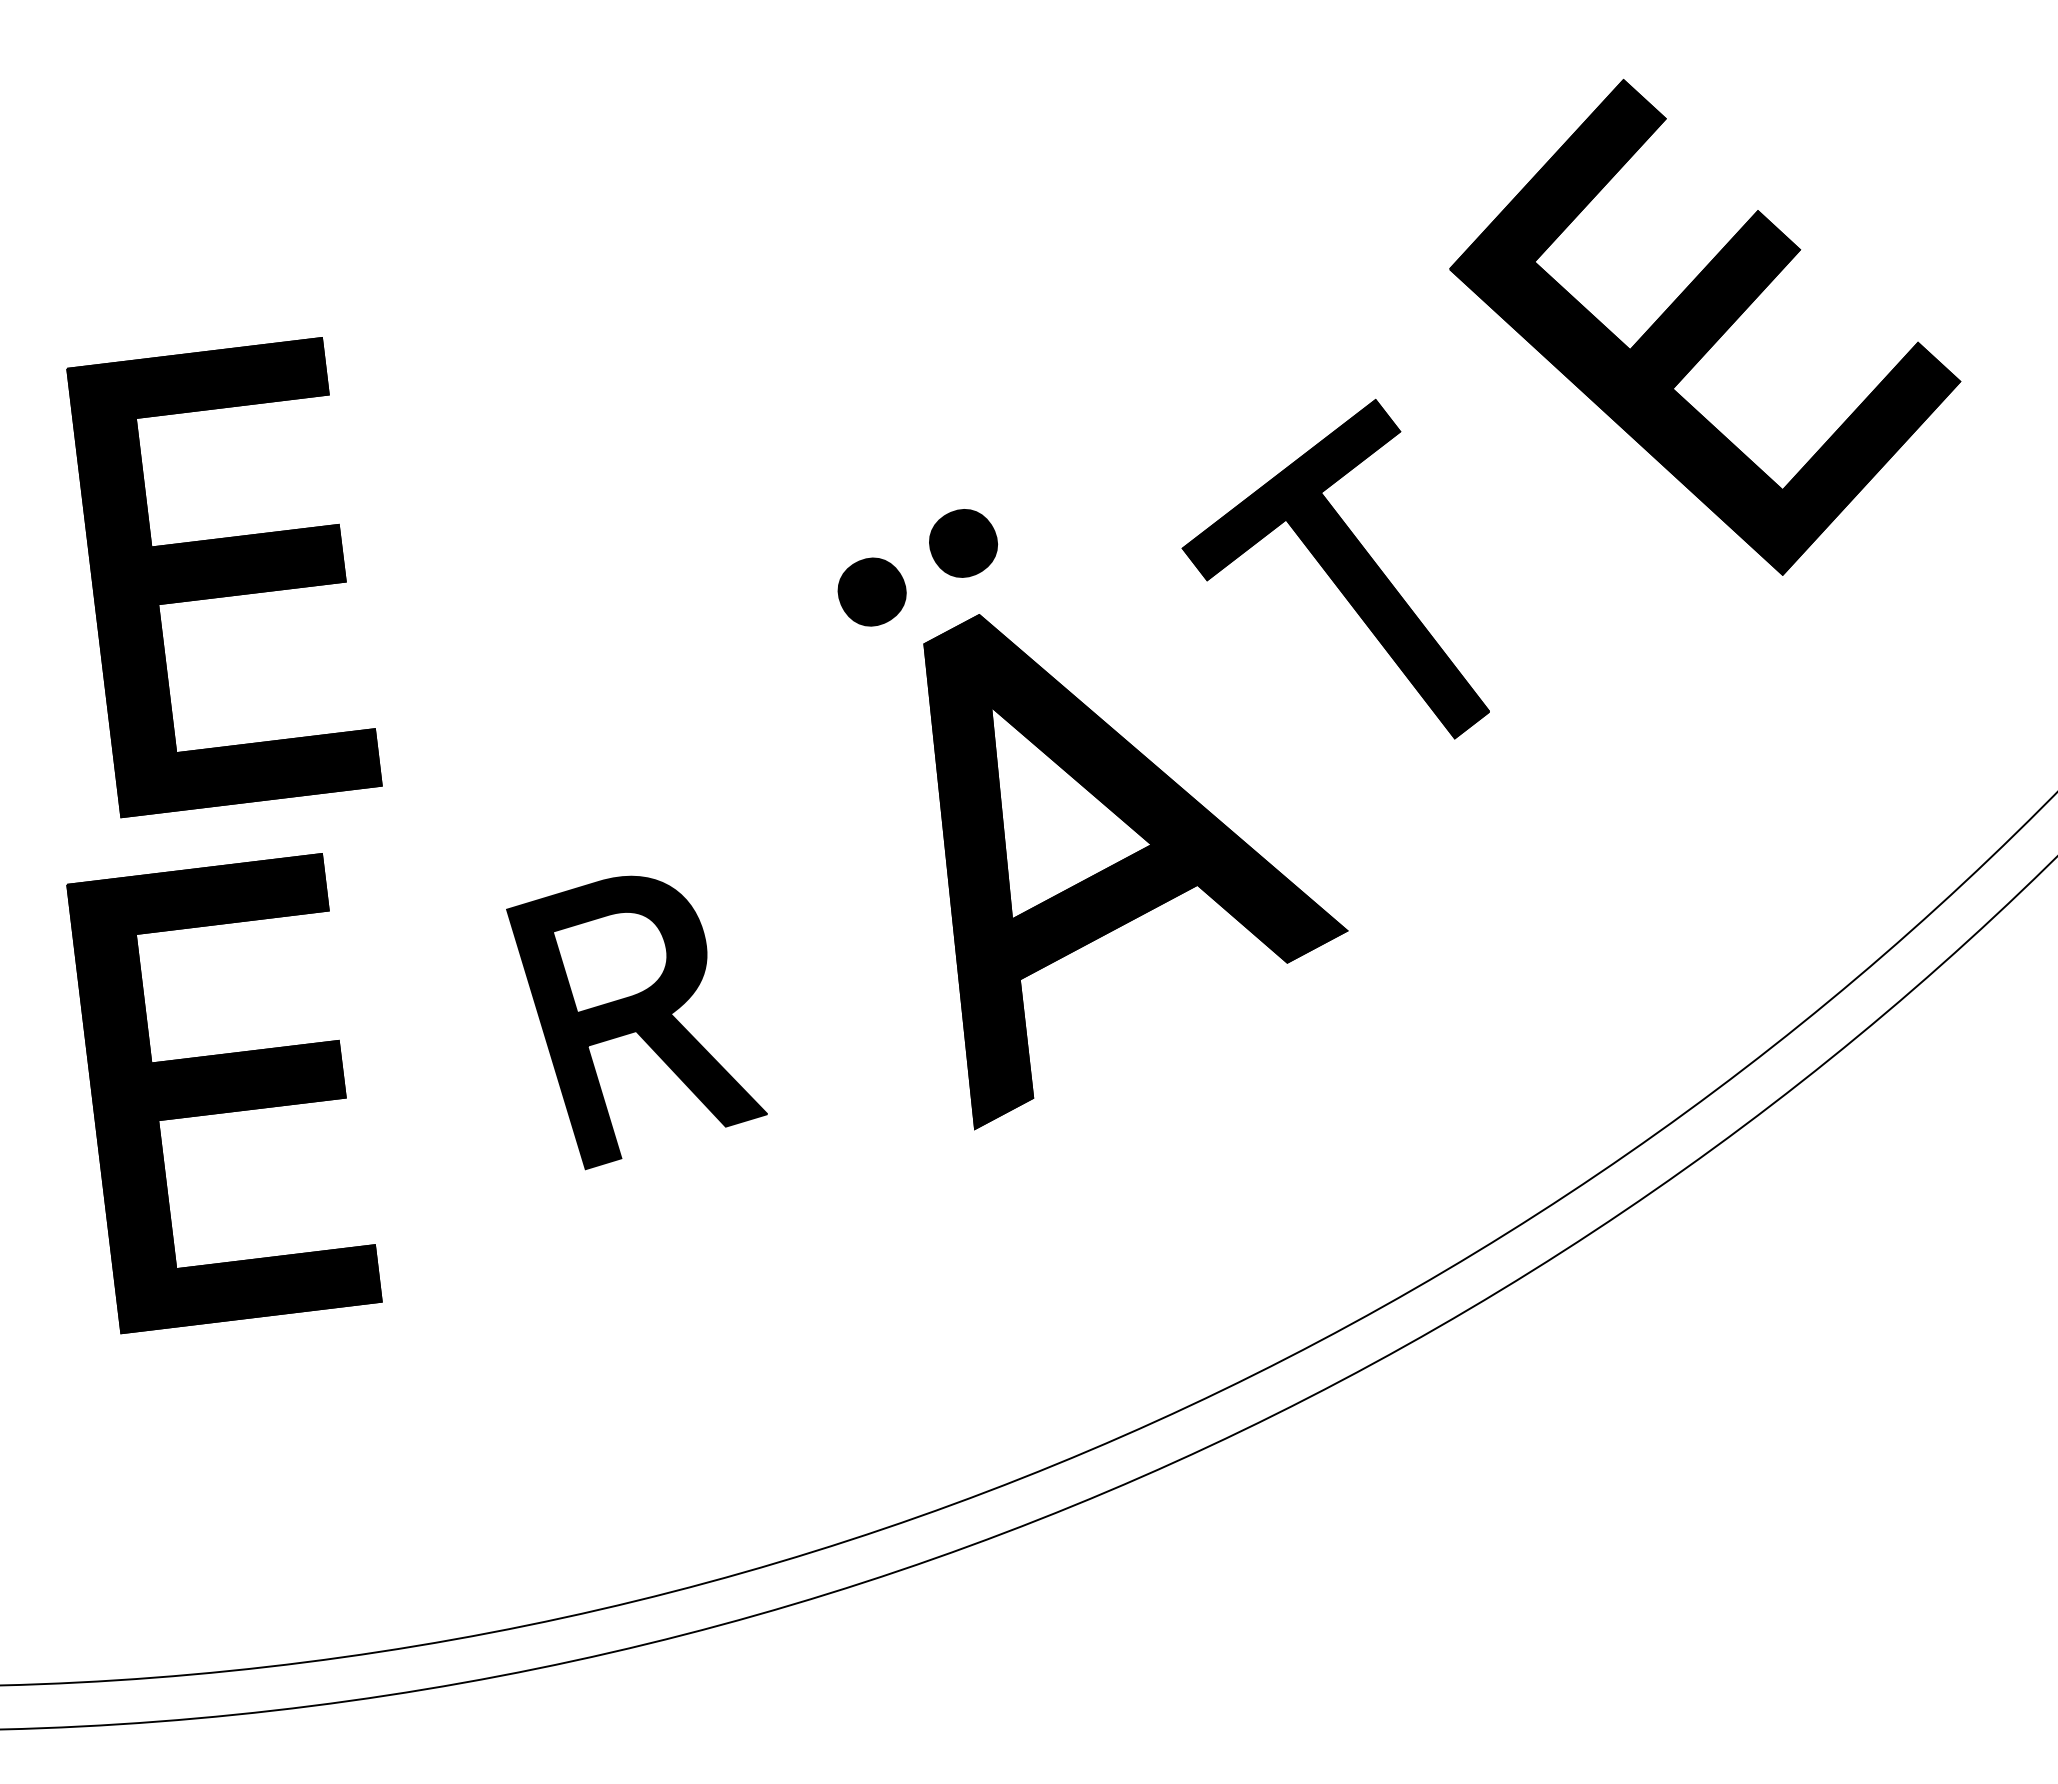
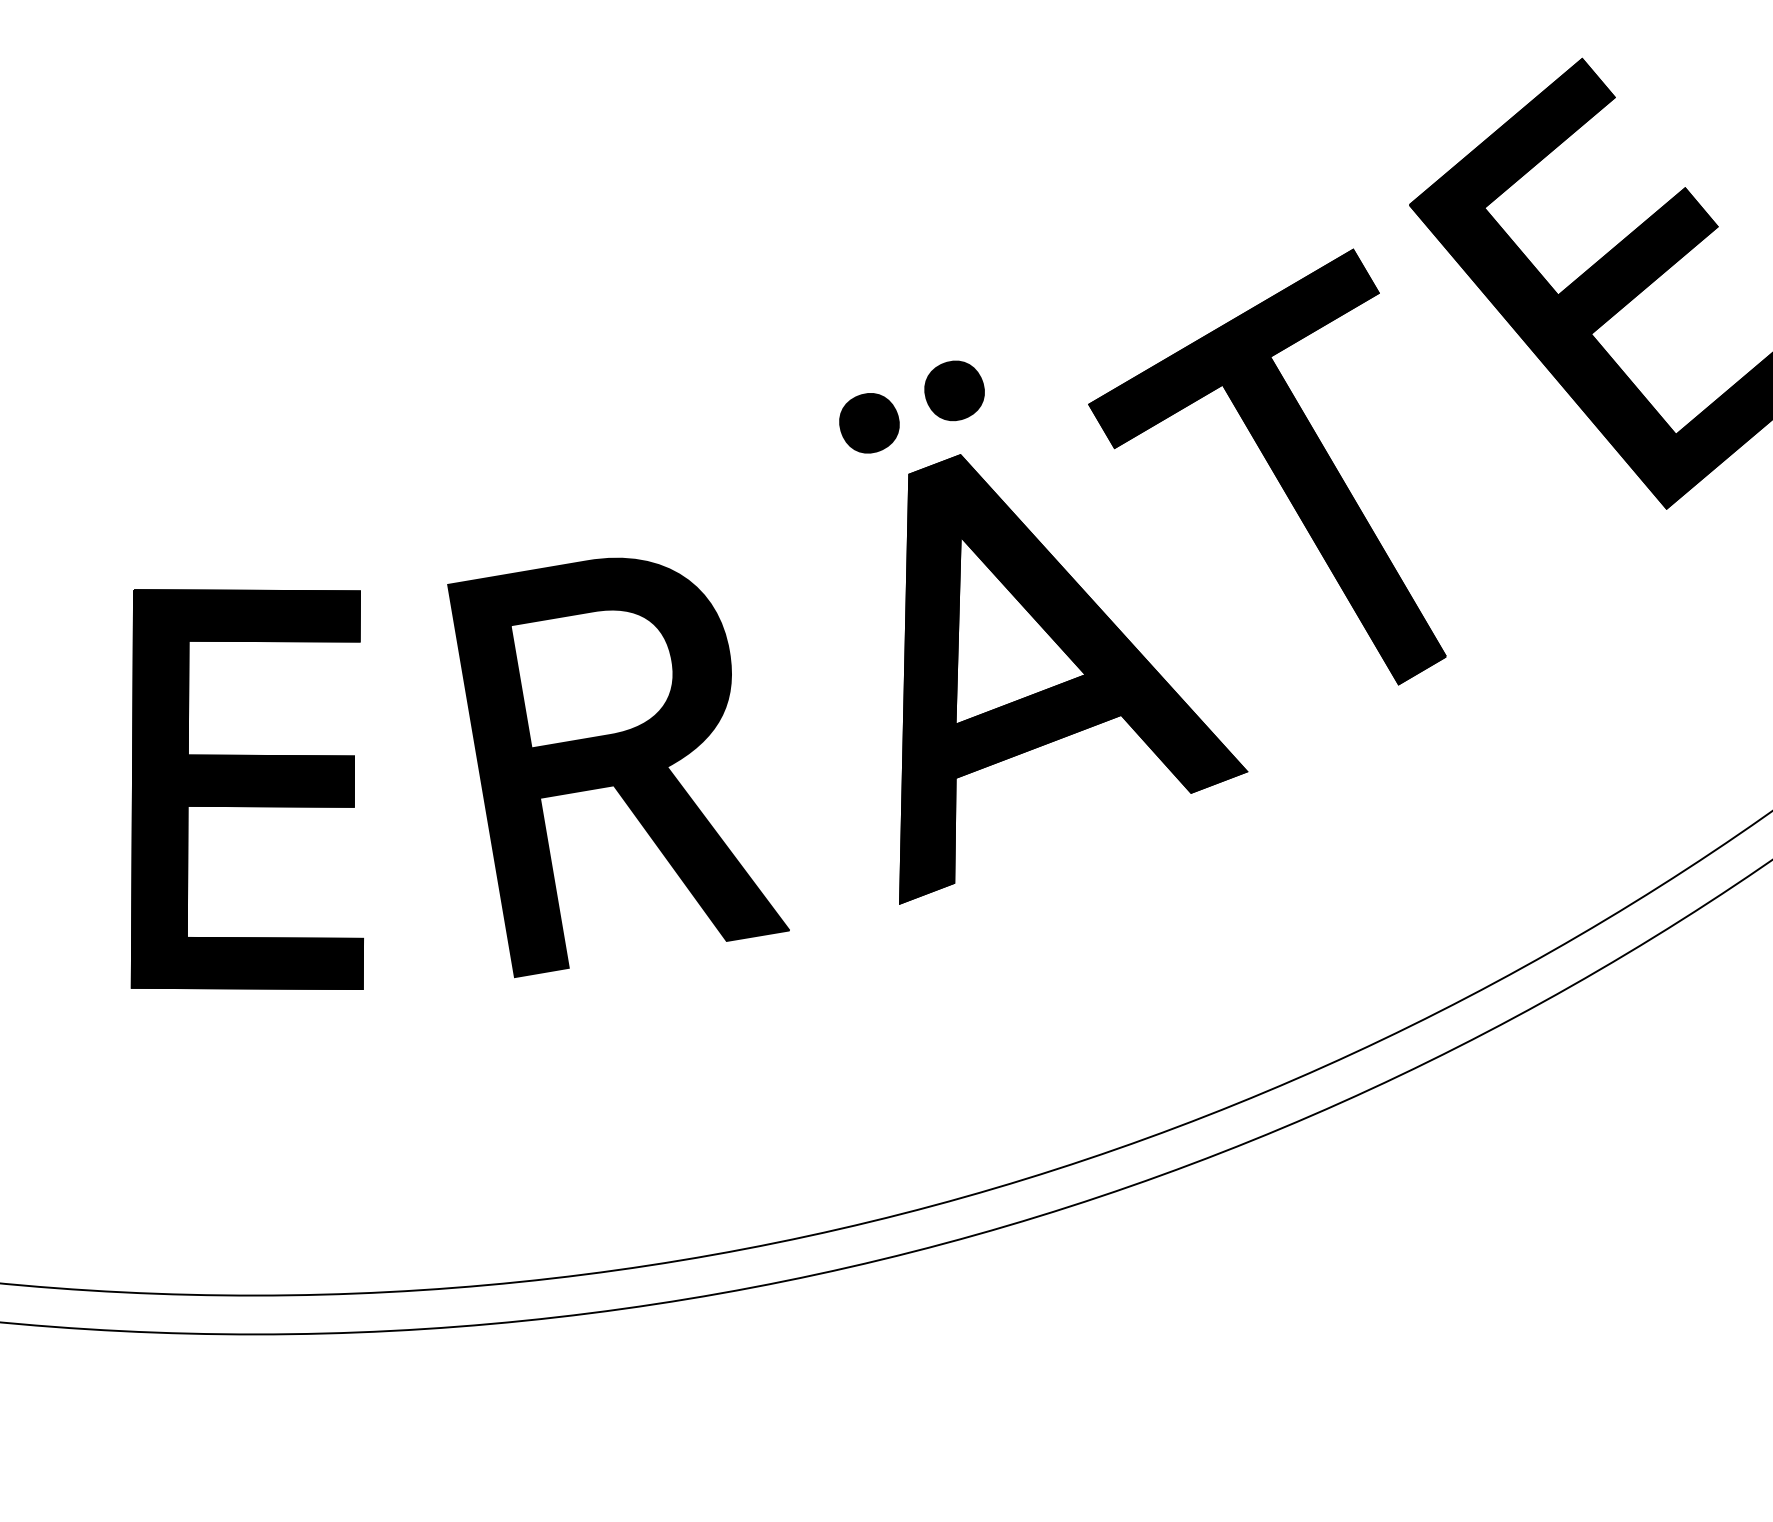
part: (1335, 568) -> (1276, 453), size x1.43
part: (224, 577) -> (305, 339), removed
part: (636, 1022) -> (616, 773), size x1.67

